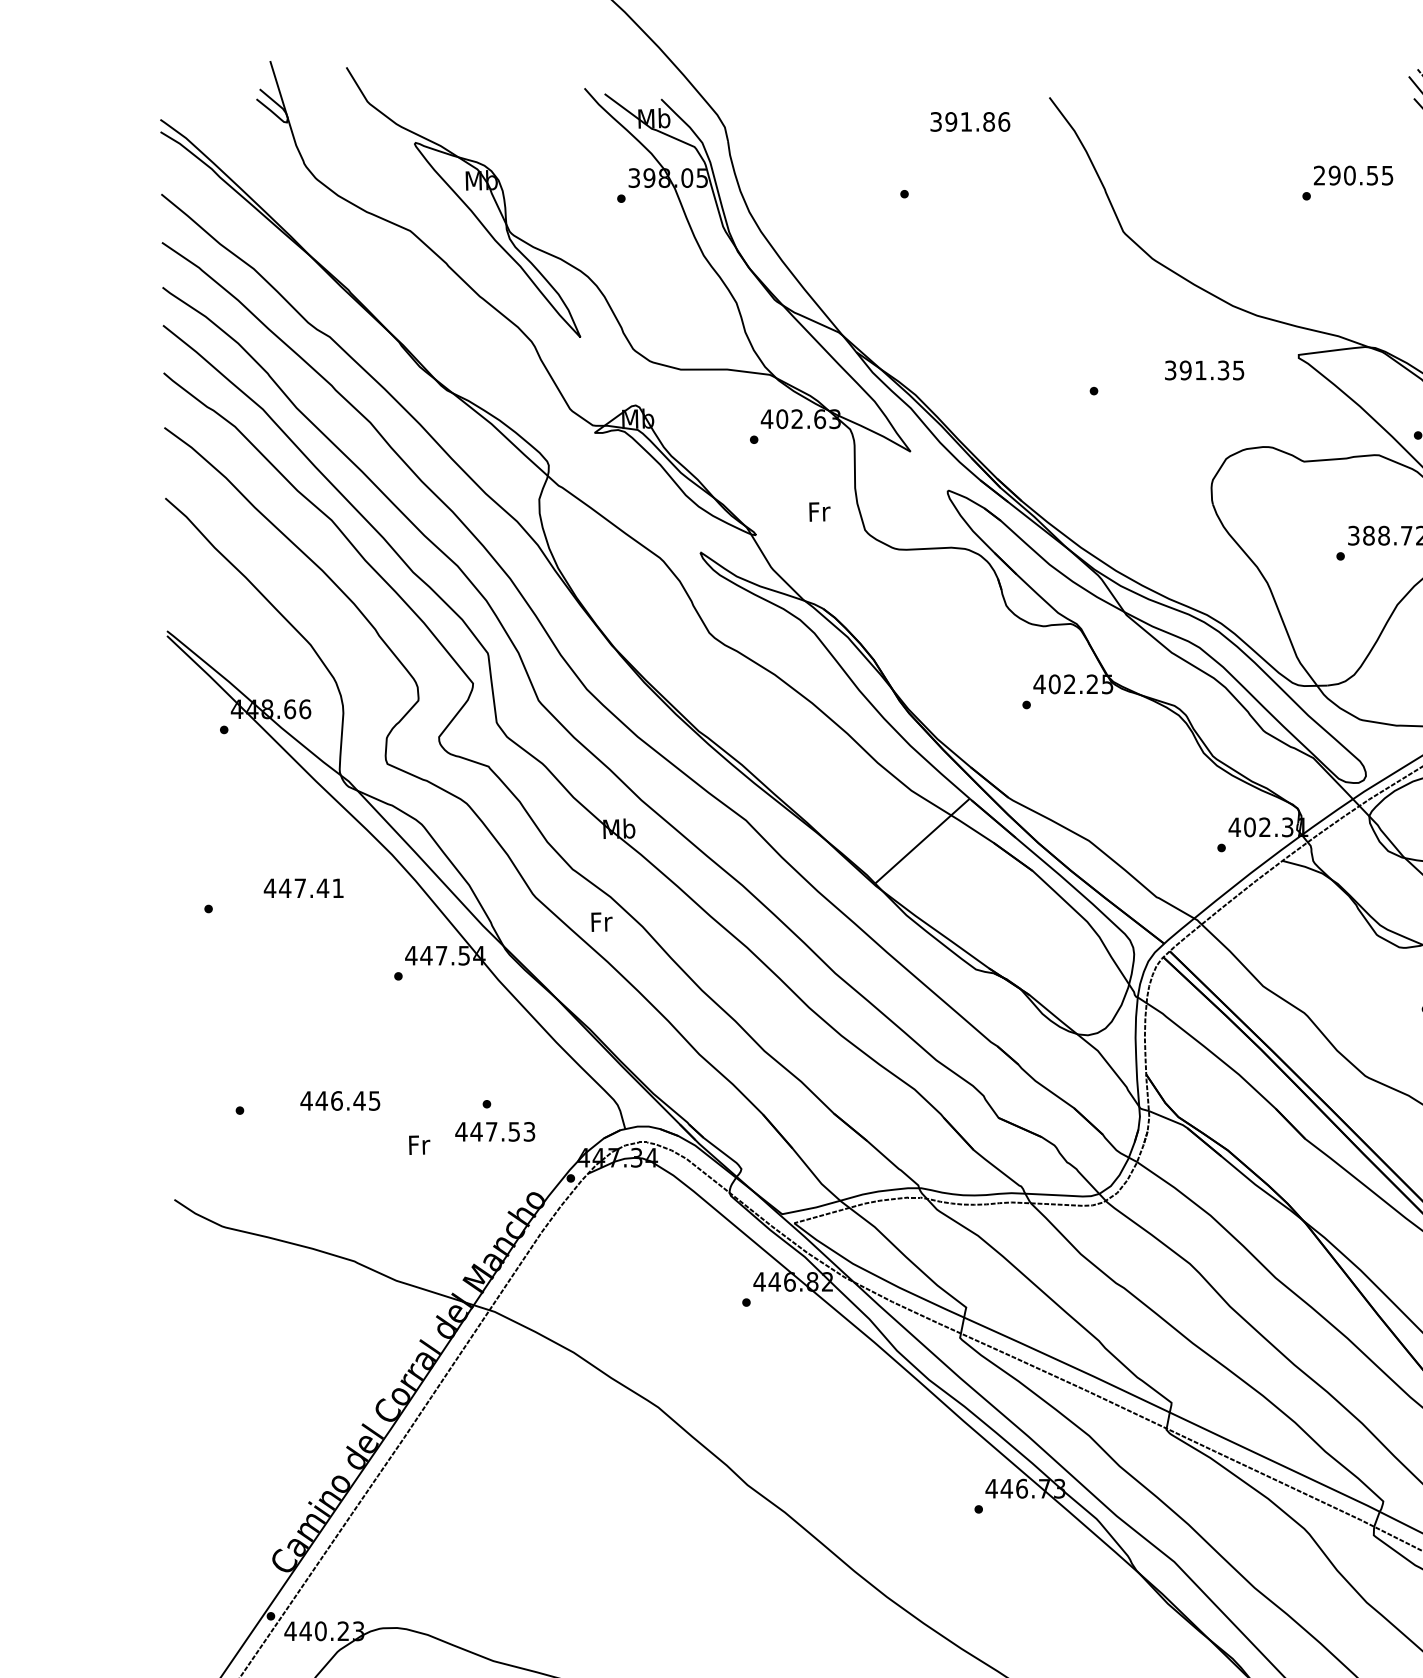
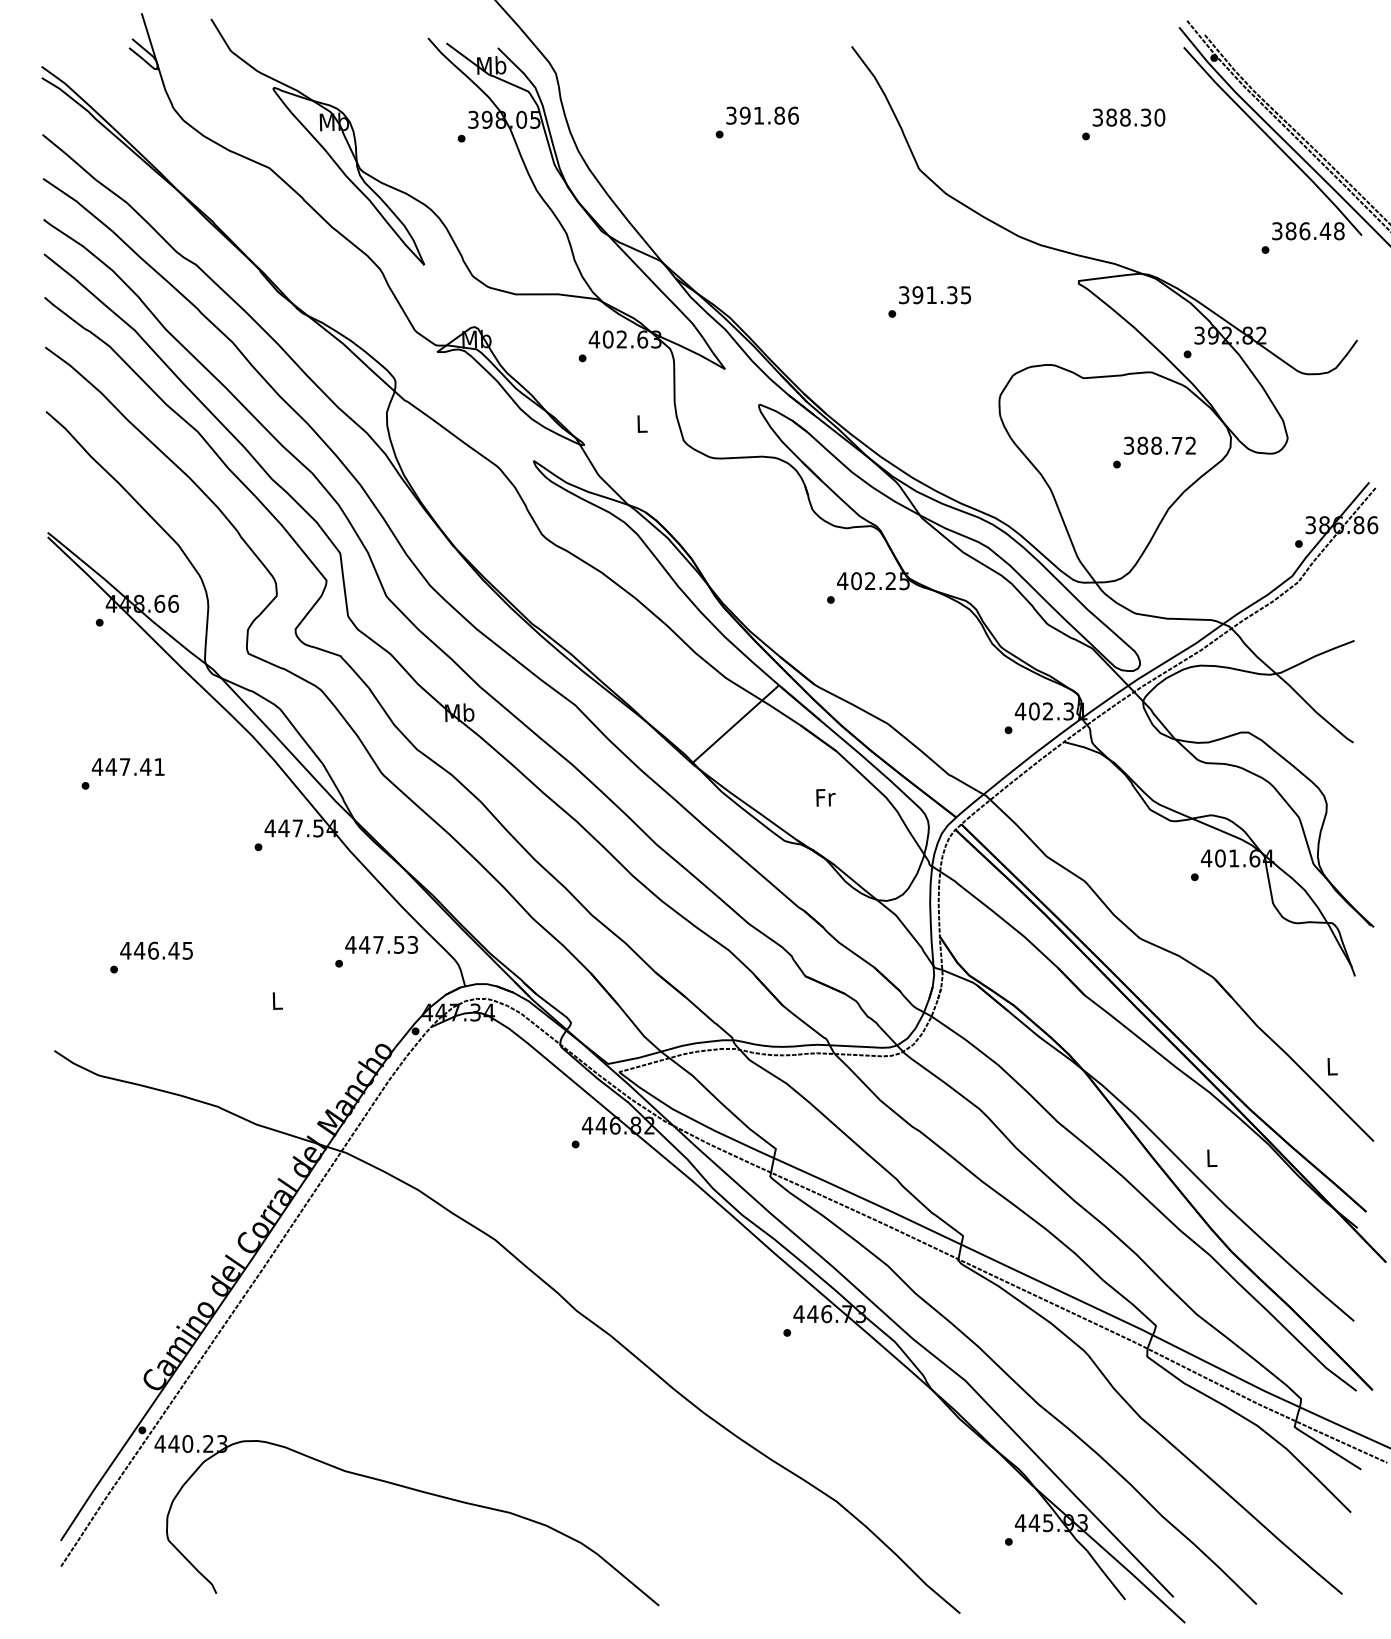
text: (970, 121) -> (762, 115), moved
text: (1353, 175) -> (1128, 117), 290.55 -> 388.30
text: (1205, 370) -> (935, 295), moved
text: (819, 511) -> (642, 423), Fr -> L
text: (302, 887) -> (127, 766), moved
text: (601, 921) -> (825, 797), moved
text: (340, 1100) -> (156, 950), moved
text: (495, 1131) -> (381, 944), moved
text: (419, 1144) -> (277, 1000), Fr -> L

